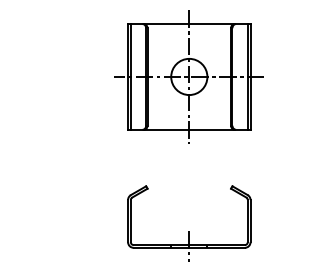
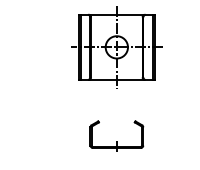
part: (188, 221) -> (116, 136), size x0.7

